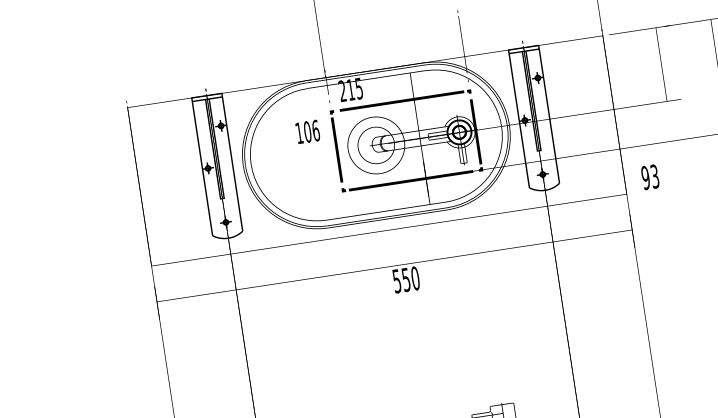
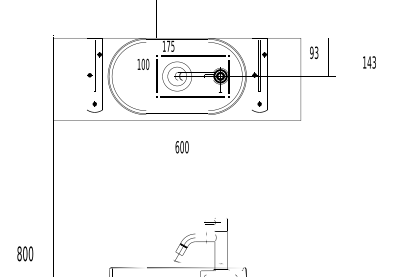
text: (346, 88) -> (166, 45), 215 -> 175
text: (315, 129) -> (147, 63), 106 -> 100
text: (650, 176) -> (314, 52), moved
text: (401, 281) -> (179, 147), 550 -> 600

